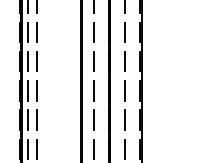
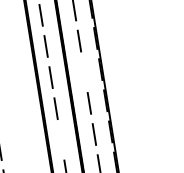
line: (124, 61) -> (83, 72), removed
line: (93, 119) -> (60, 139), removed

